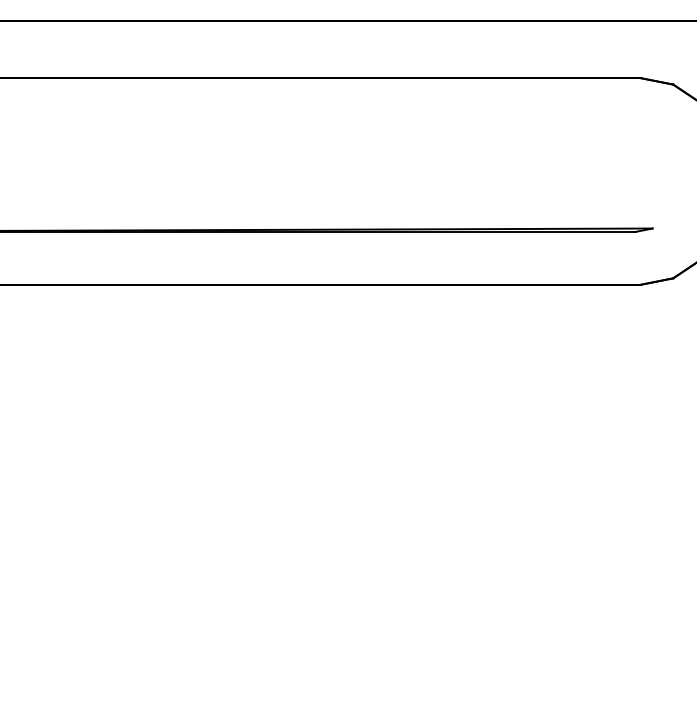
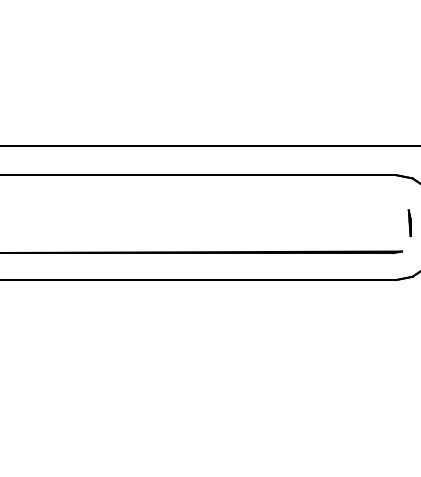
line: (667, 173) -> (409, 223), added

